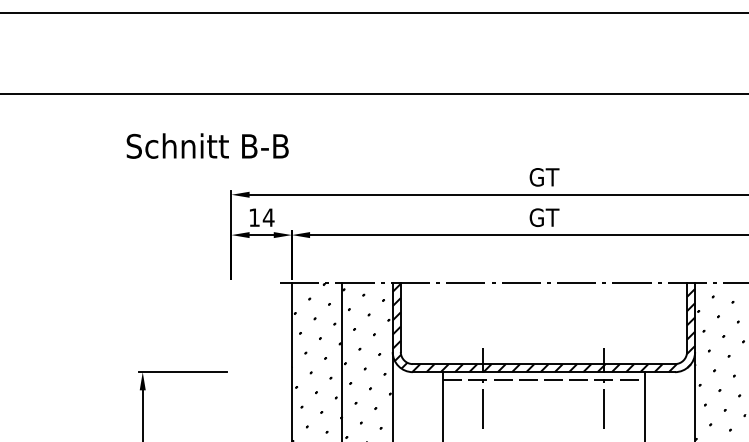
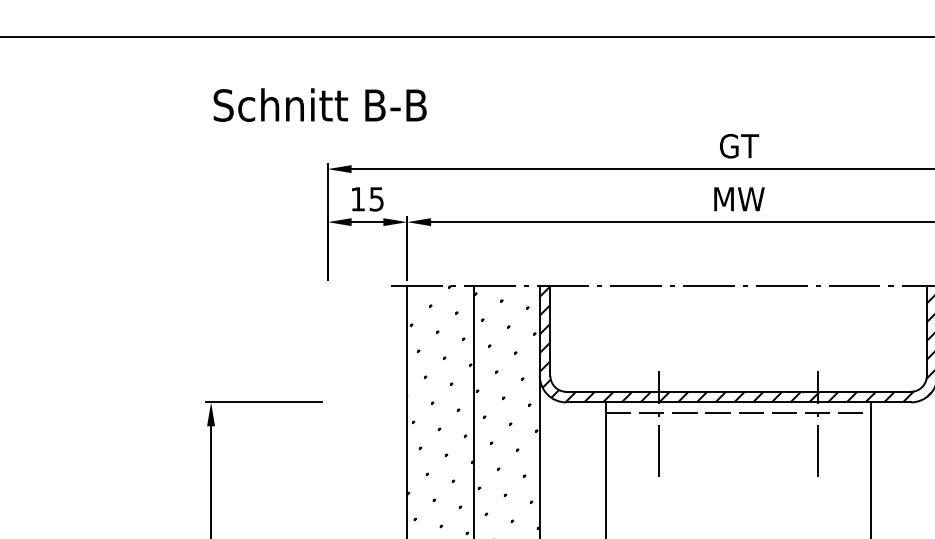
text: (207, 145) -> (319, 104), moved
text: (268, 217) -> (376, 199), 14 -> 15
text: (544, 217) -> (739, 199), GT -> MW

